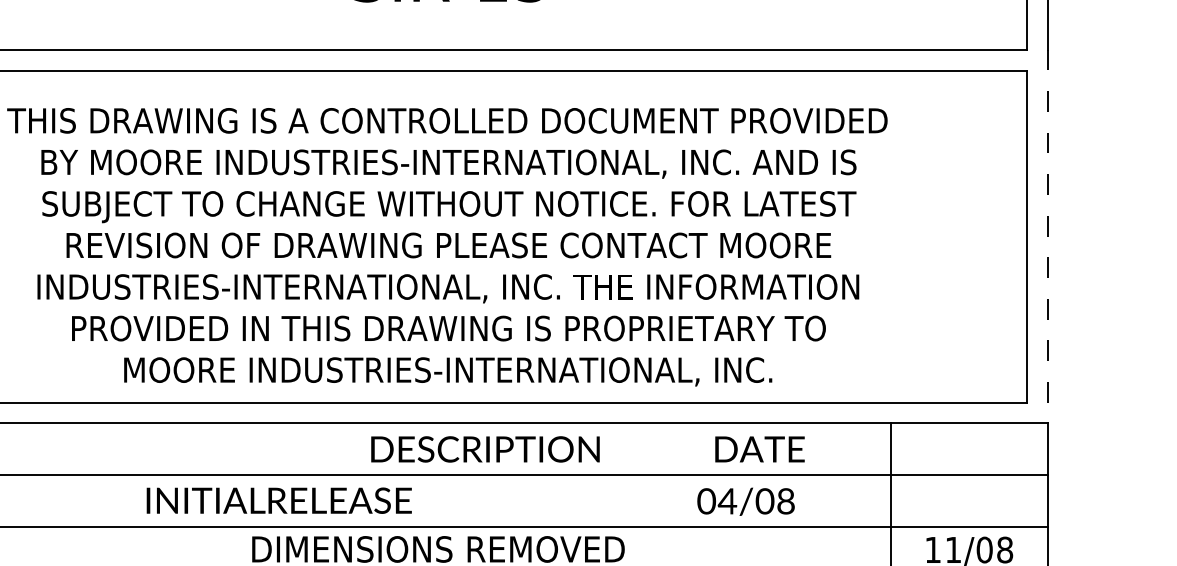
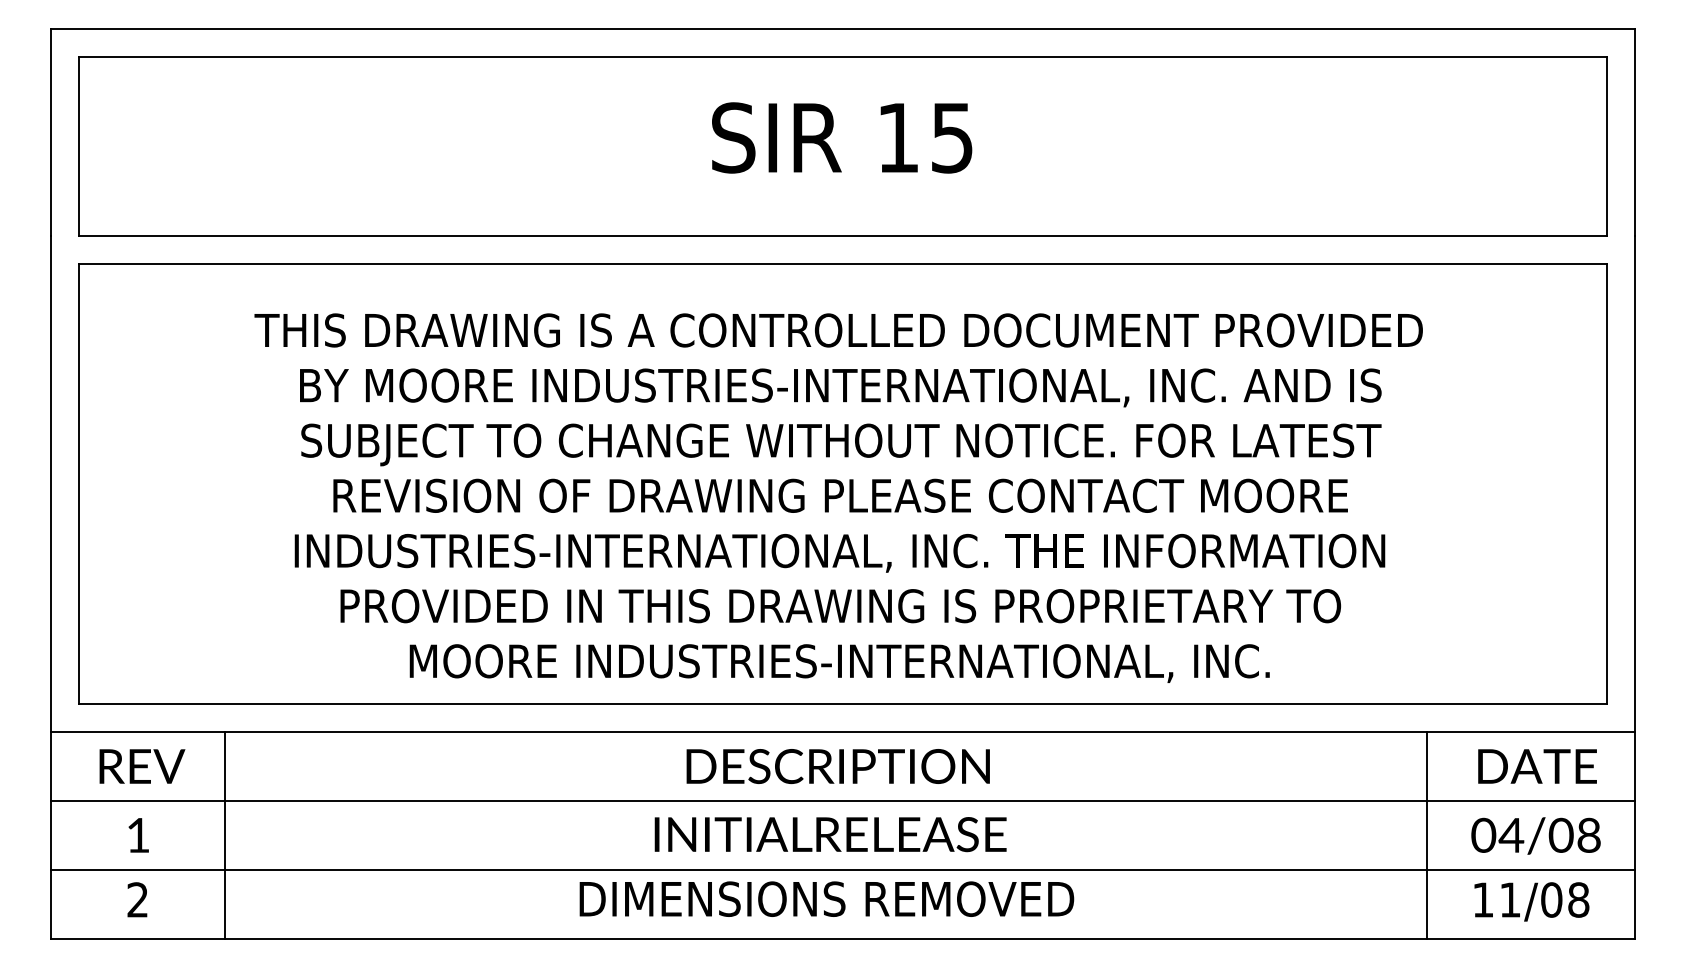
line: (1047, 236) -> (1635, 484), dashed -> solid
text: (484, 449) -> (837, 766), moved
text: (759, 449) -> (1537, 766), moved
text: (279, 500) -> (830, 834), moved
text: (745, 501) -> (1535, 835), moved

